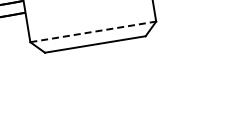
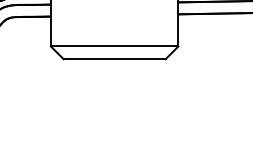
line: (93, 31) -> (114, 46), dashed -> solid

